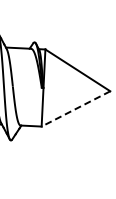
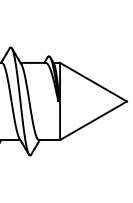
line: (75, 108) -> (93, 120), dashed -> solid

